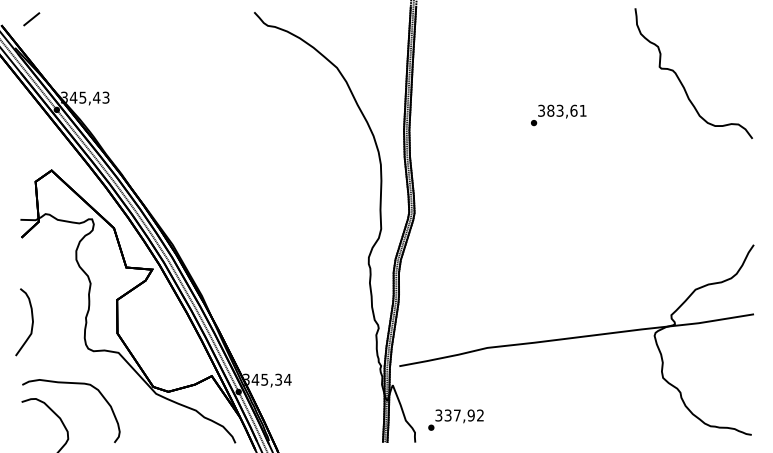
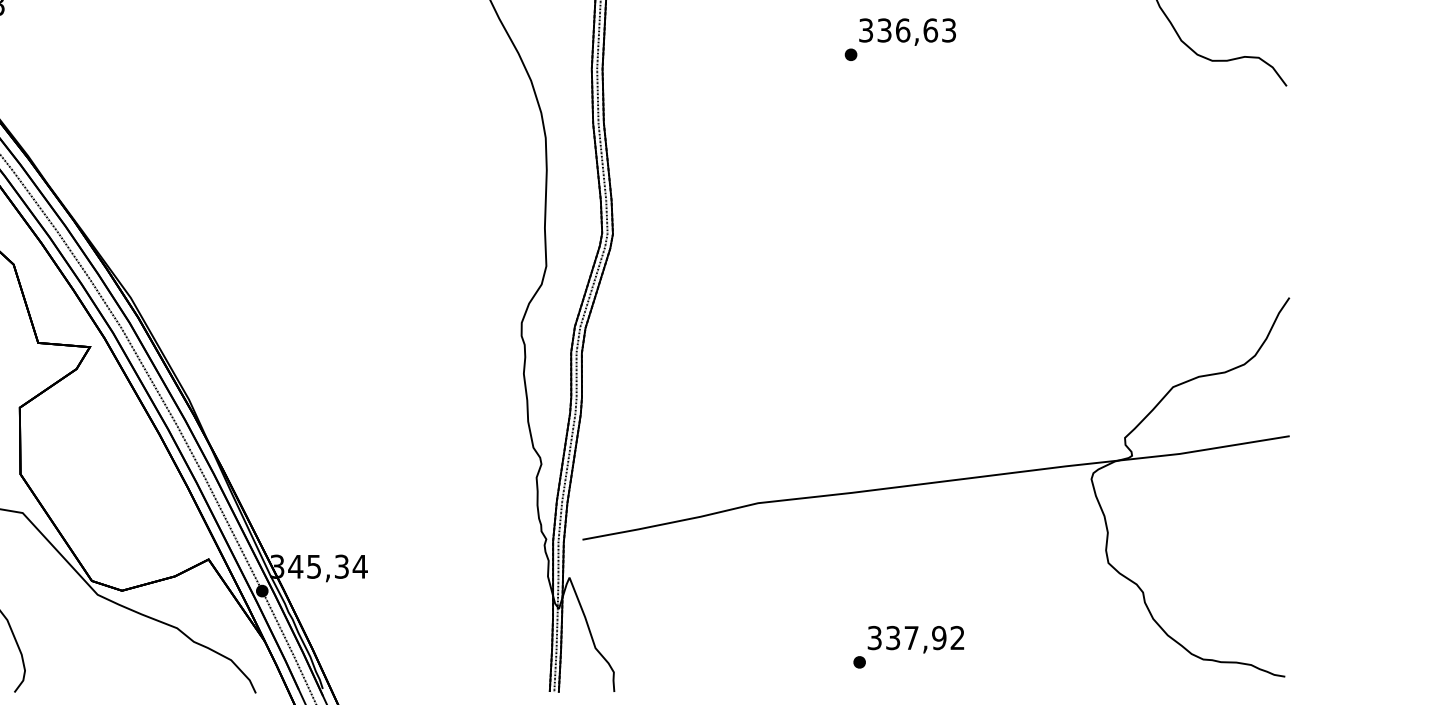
text: (566, 110) -> (915, 29), 383,61 -> 336,63
text: (455, 419) -> (907, 645), moved

